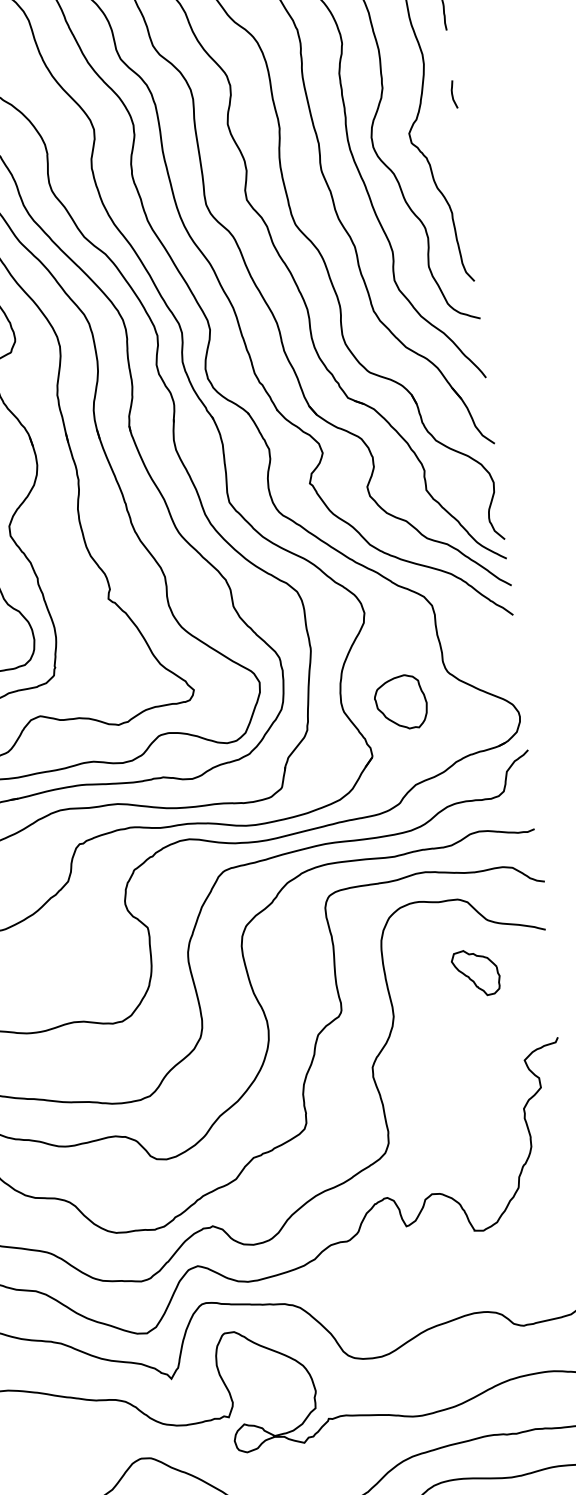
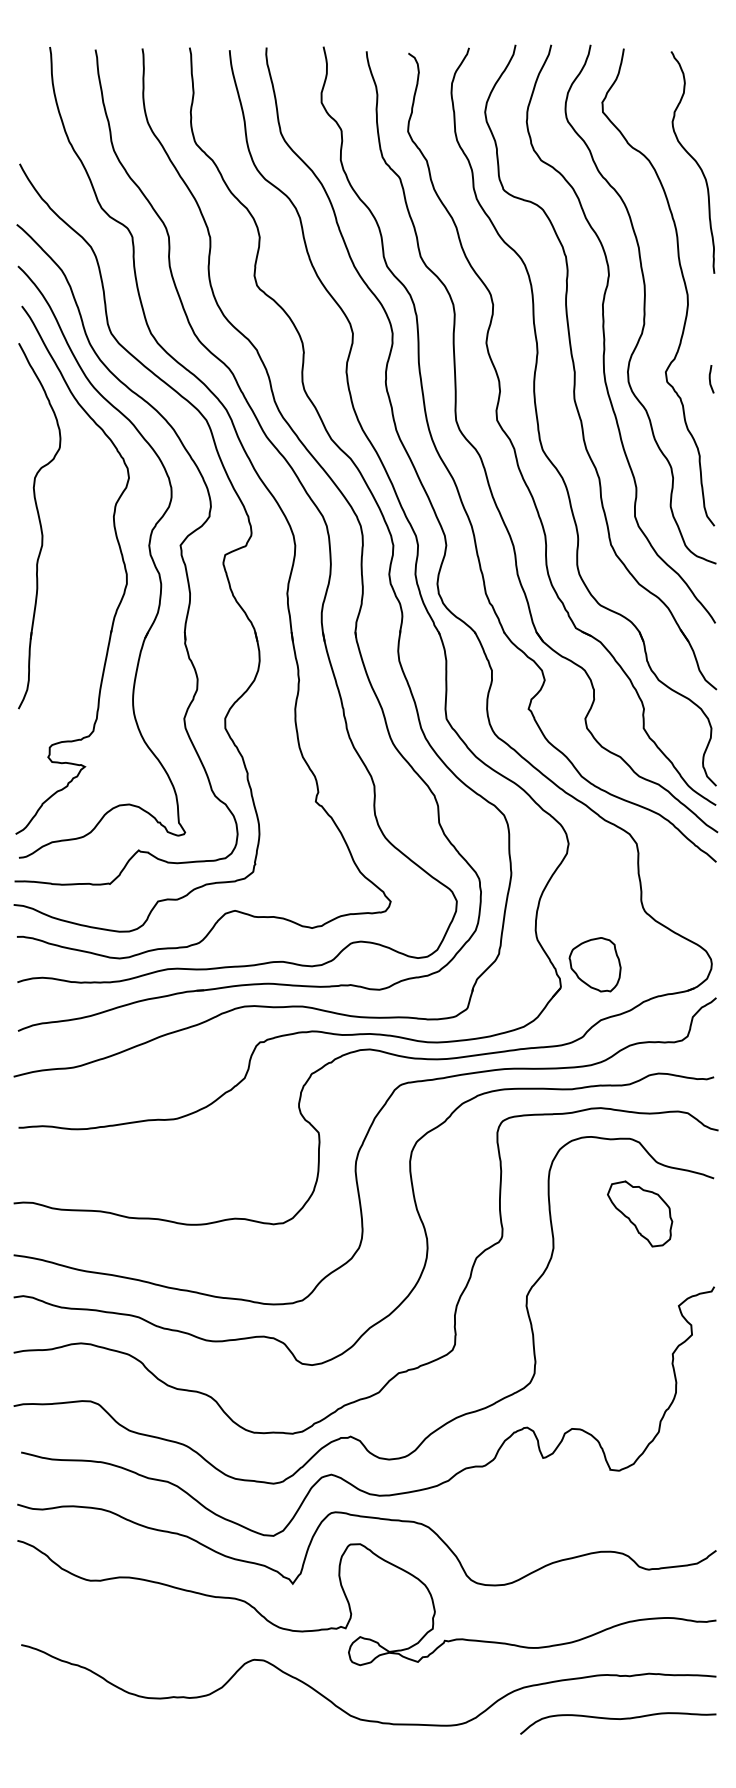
curve: (452, 94) -> (710, 379), moved
part: (400, 702) -> (594, 964), moved
part: (476, 972) -> (640, 1213), size x1.4

